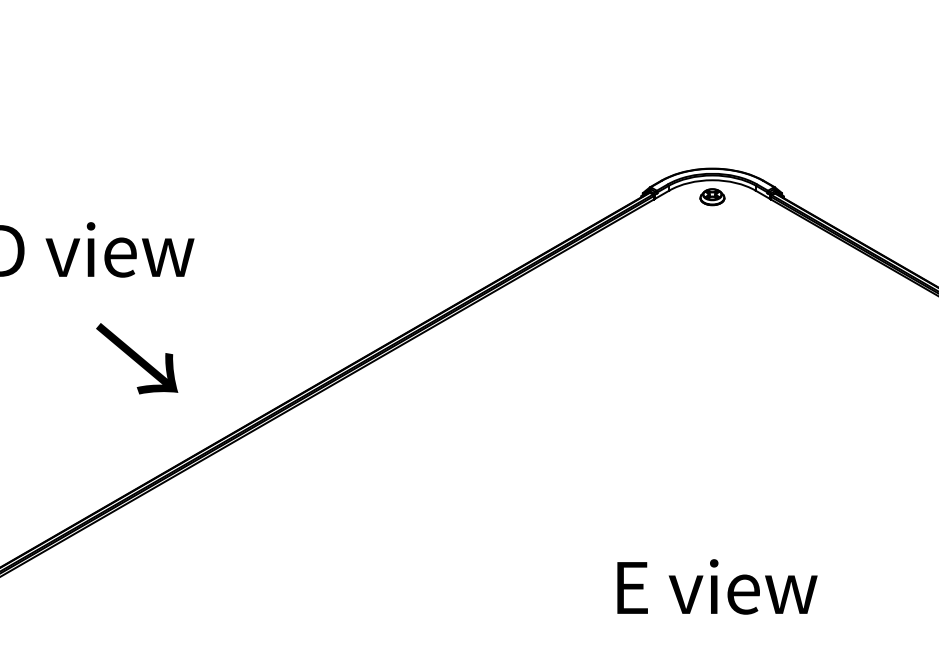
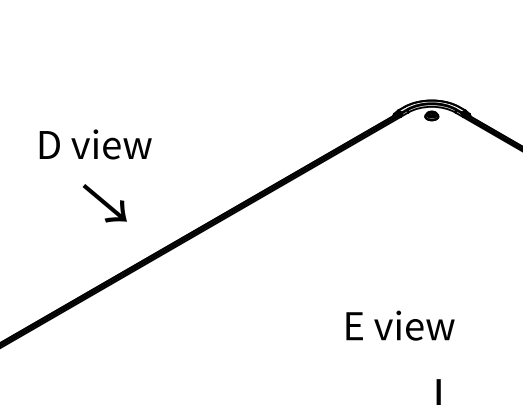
text: (136, 359) -> (104, 203), moved
text: (717, 586) -> (400, 325), moved

